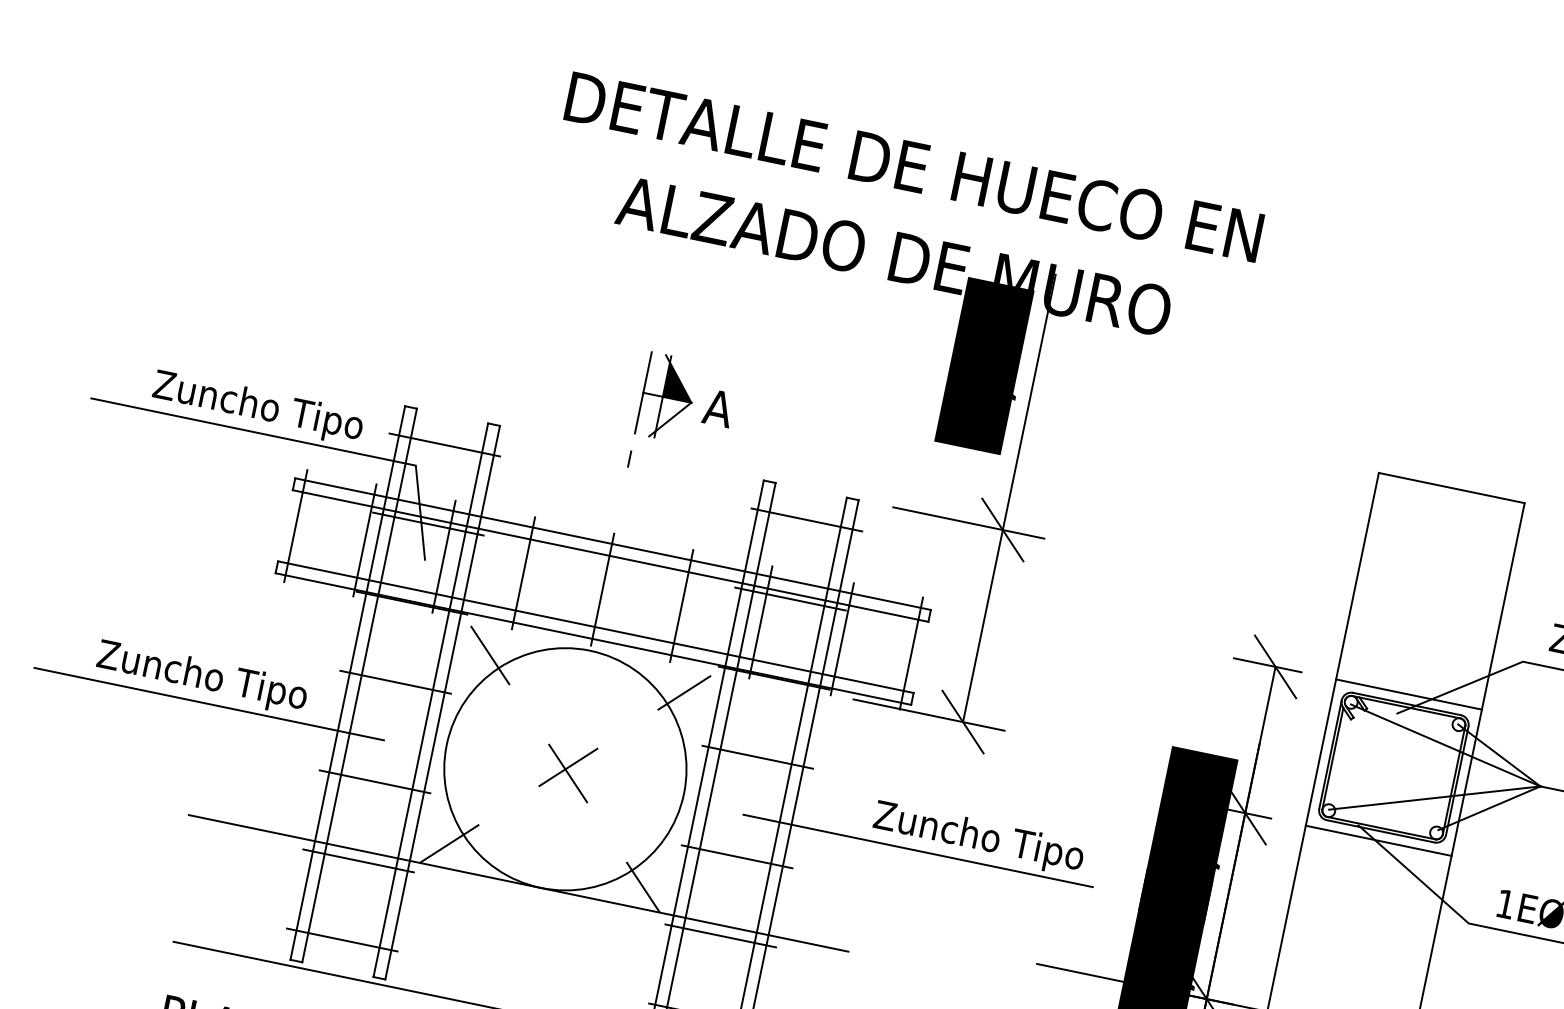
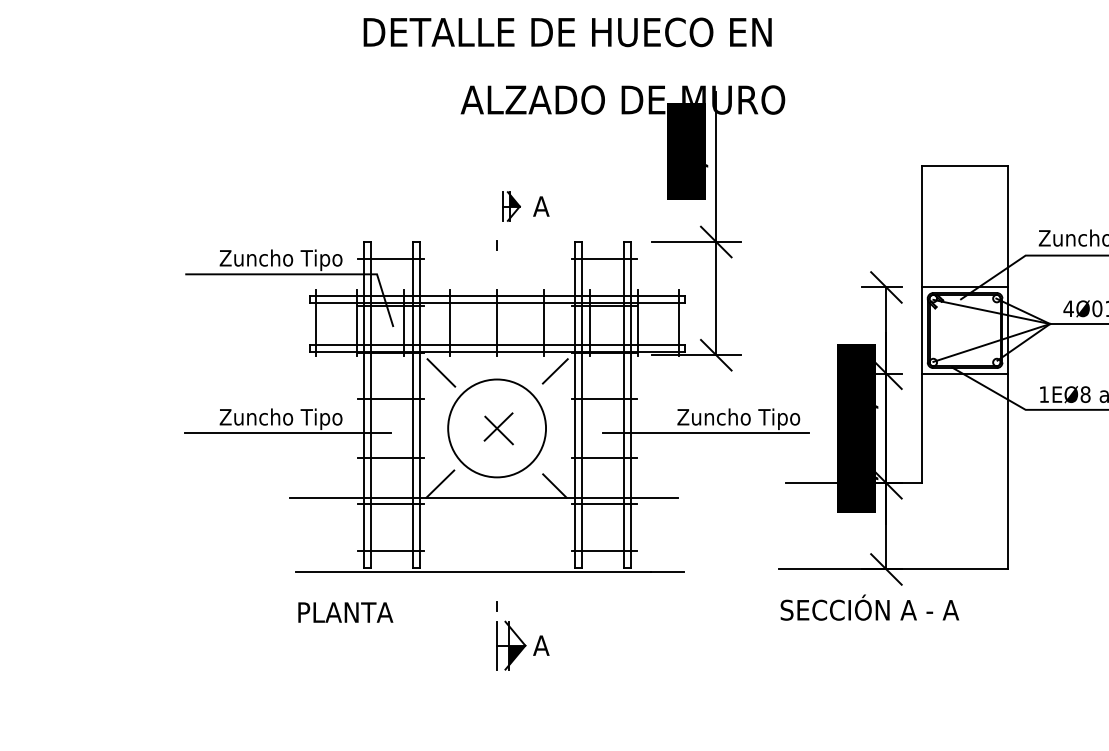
text: (913, 167) -> (567, 32), moved
part: (667, 397) -> (511, 206), size x0.6
circle: (564, 769) -> (496, 428), size x0.7

